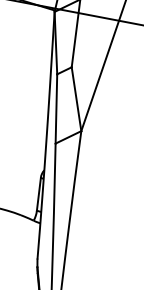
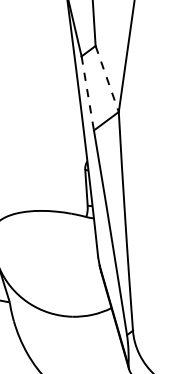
line: (76, 99) -> (107, 79), solid -> dashed
line: (56, 108) -> (87, 93), solid -> dashed

